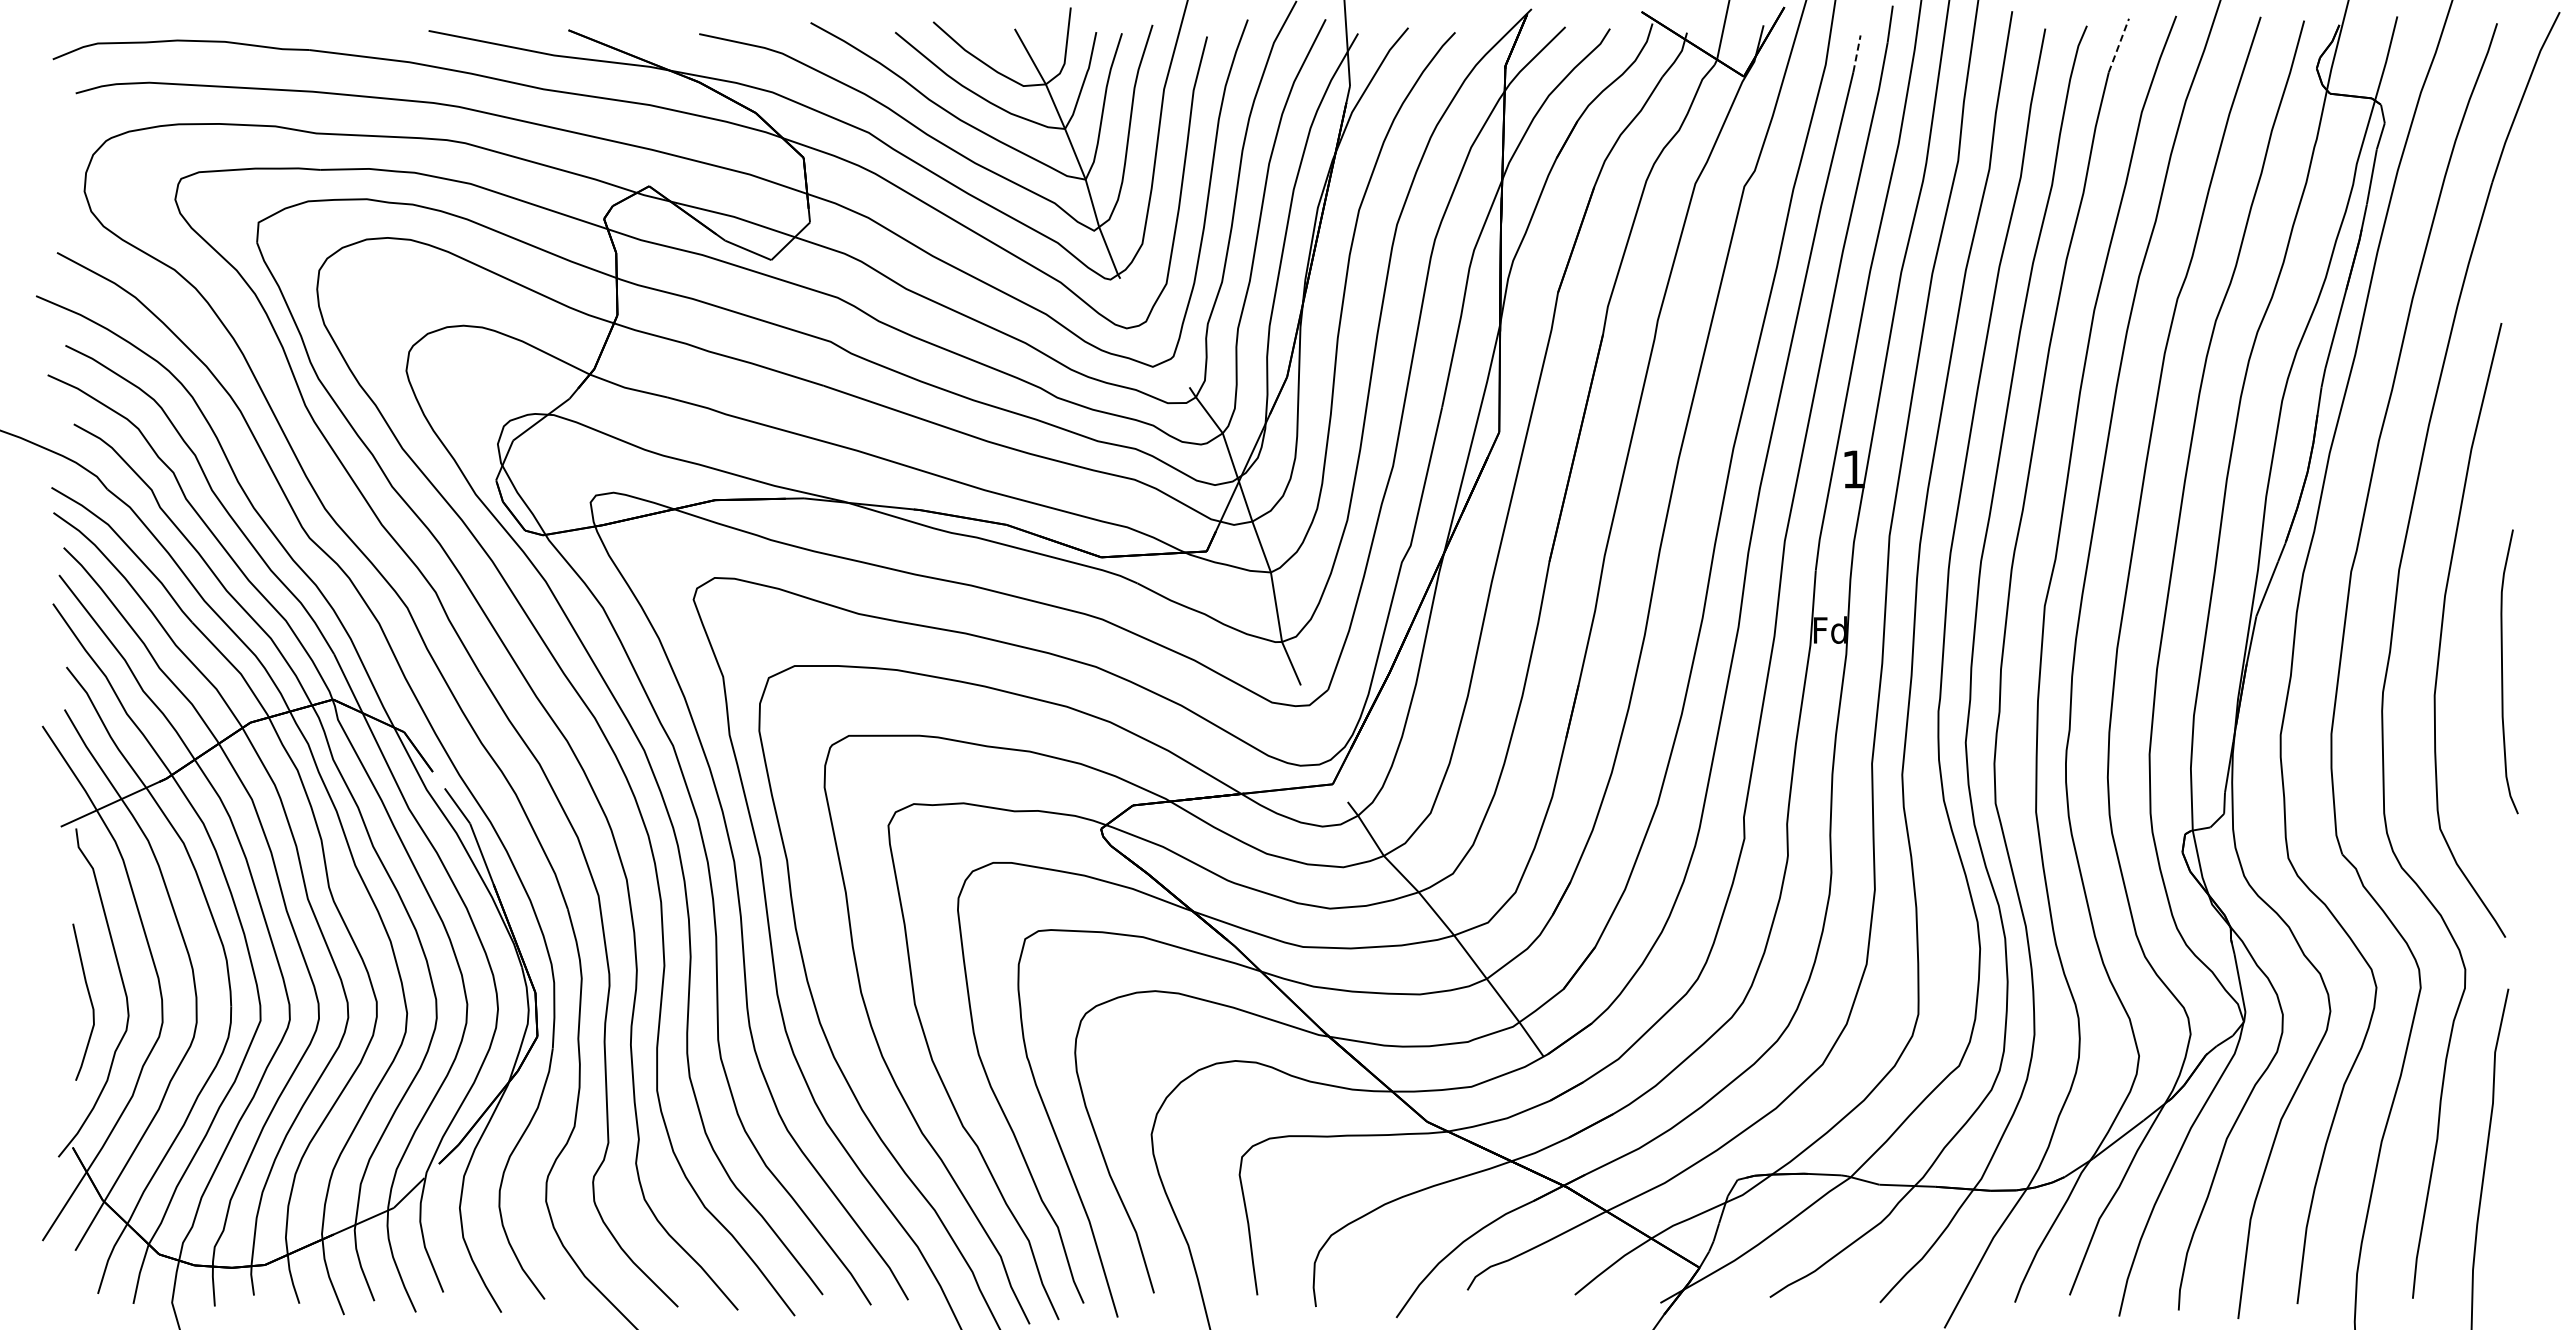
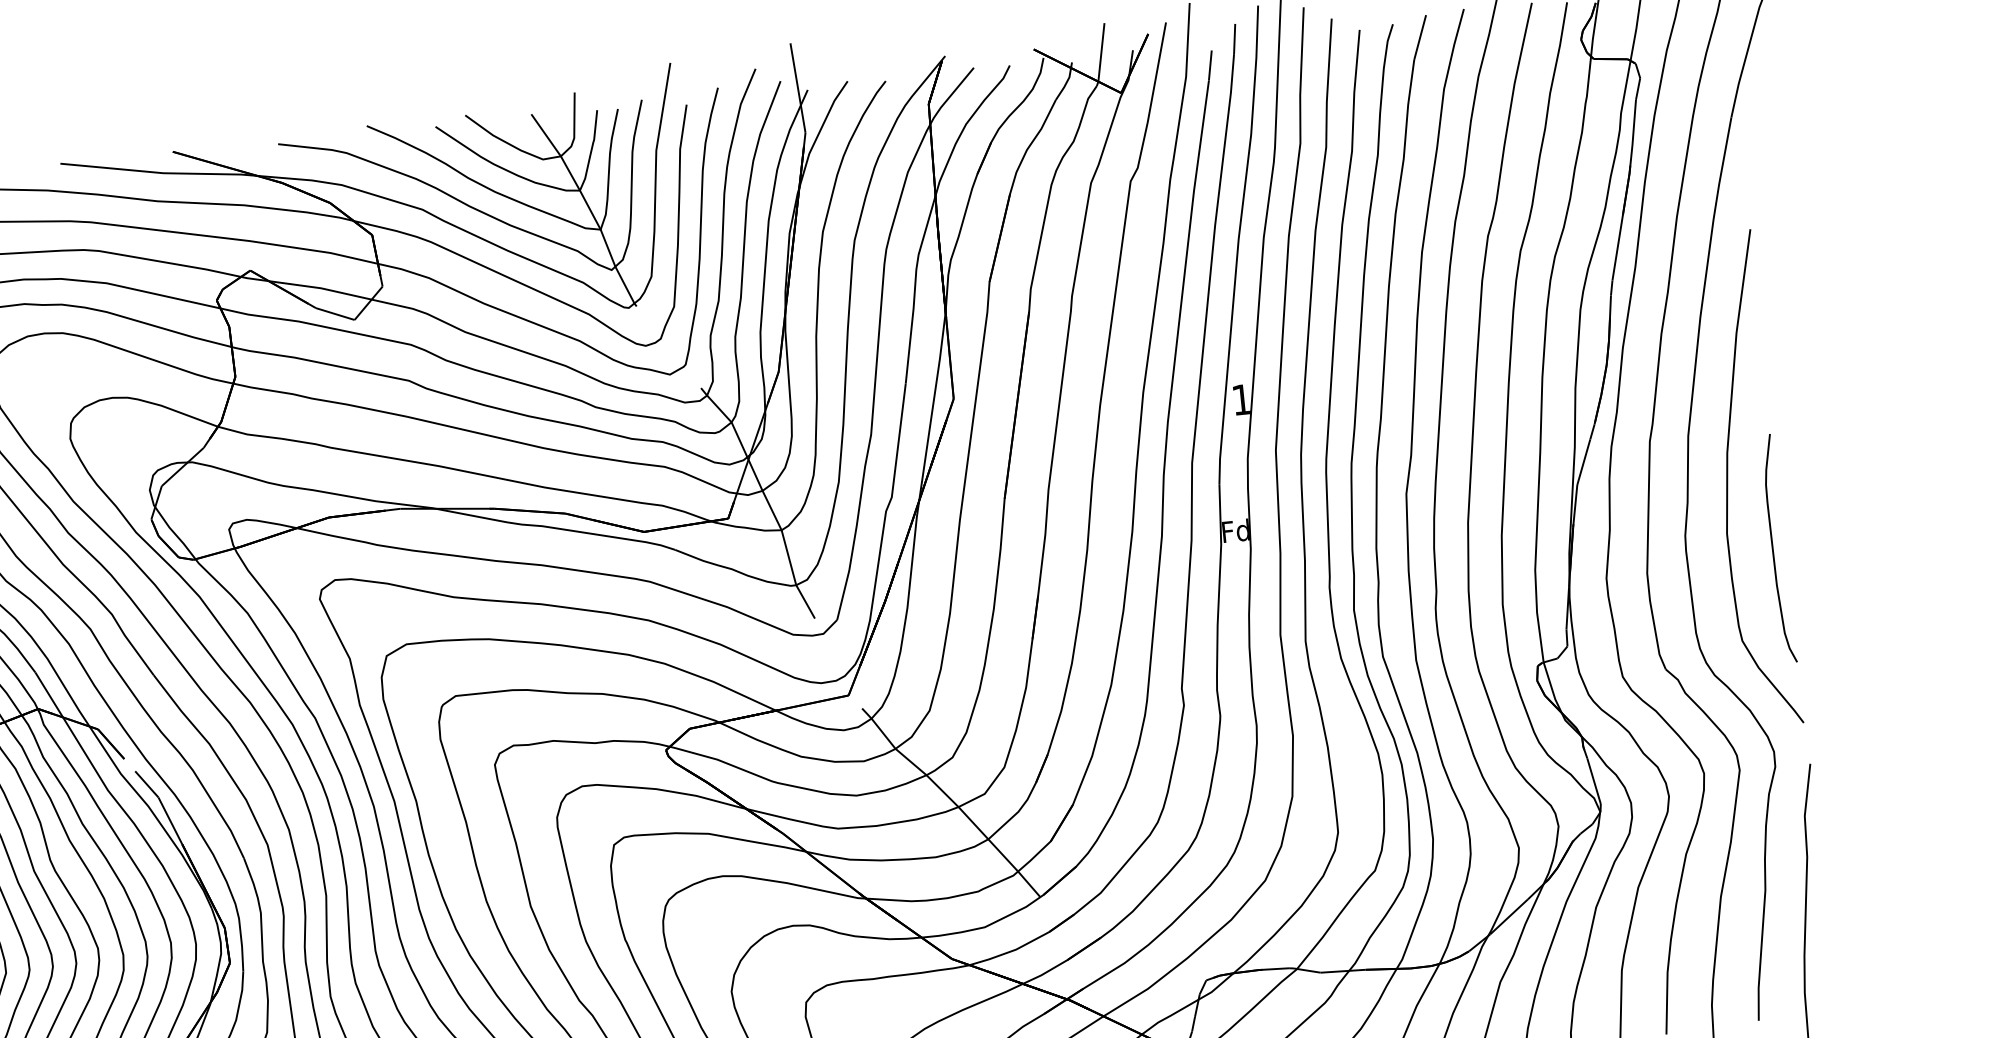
line: (2118, 45) -> (1419, 37), dashed -> solid
line: (1856, 53) -> (1209, 65), dashed -> solid
curve: (2502, 671) -> (1773, 548), moved

